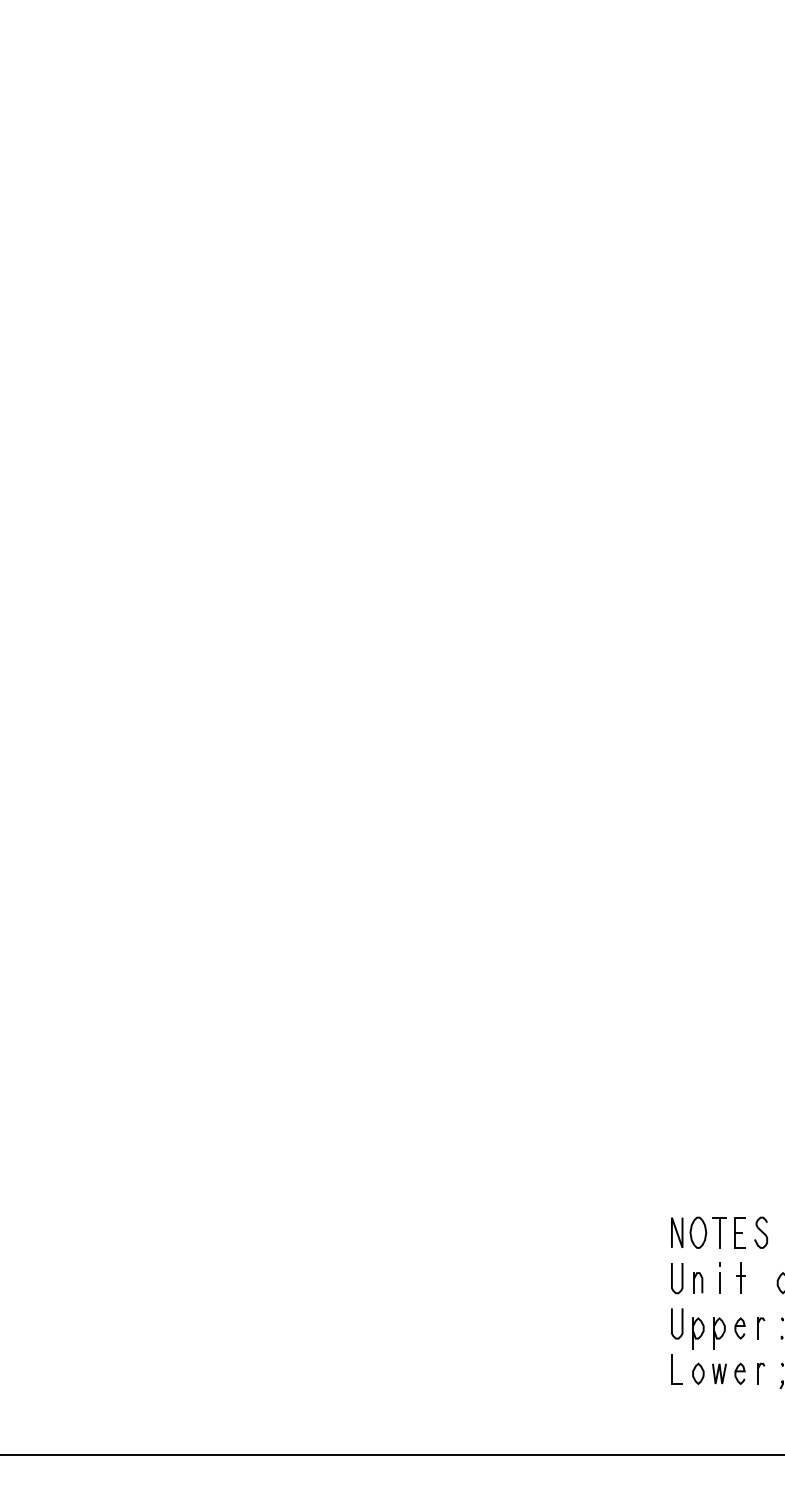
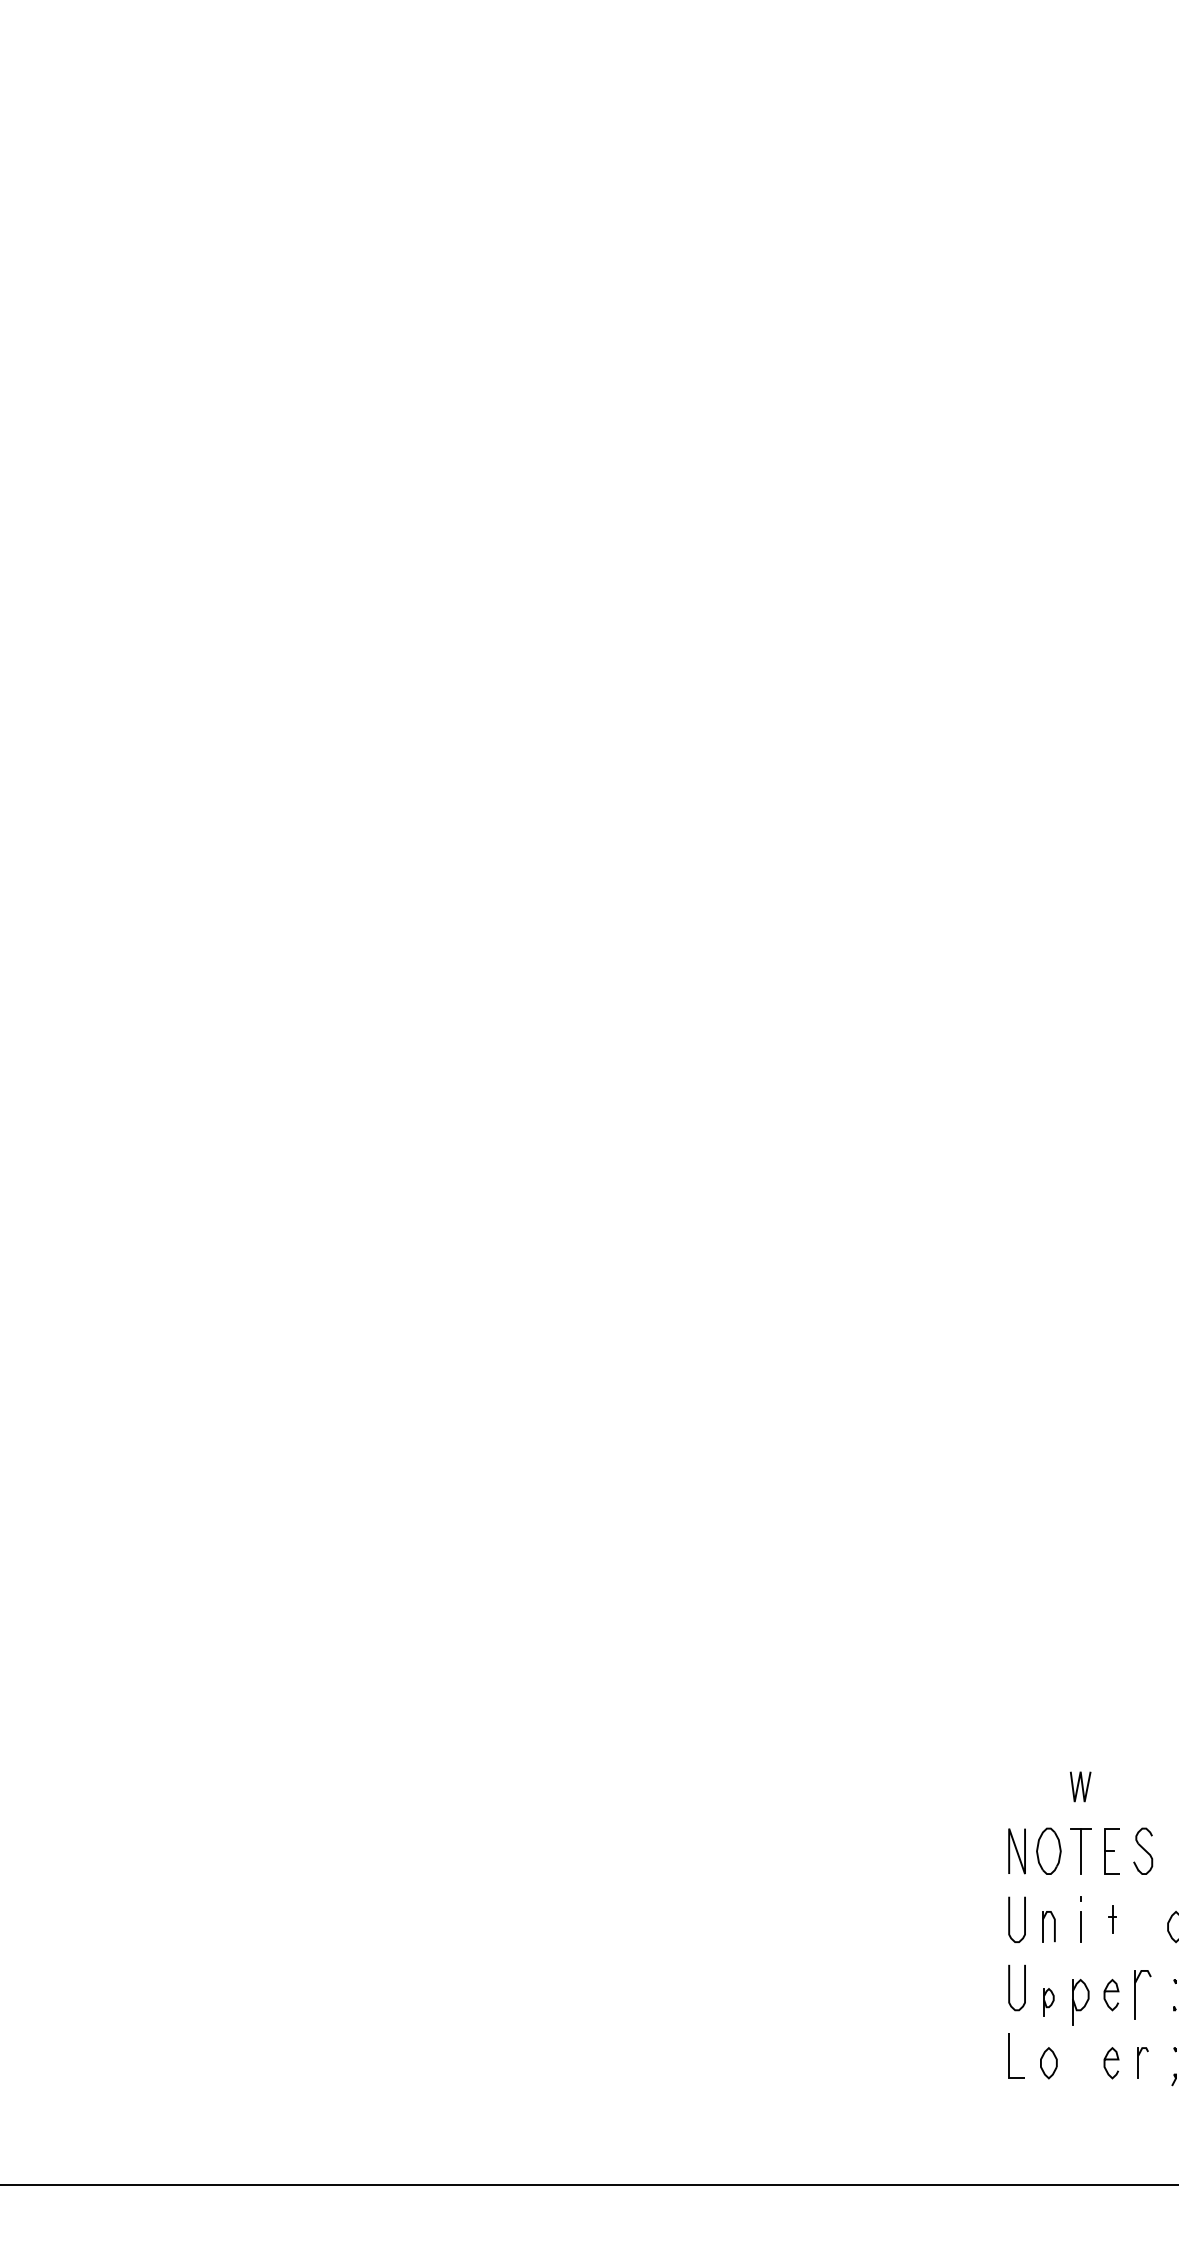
part: (740, 1277) -> (1112, 1918), size x0.6
part: (761, 1328) -> (1143, 1995), size x1.6
part: (698, 1333) -> (1049, 2002), size x0.6
line: (719, 1373) -> (1080, 1786), moved

